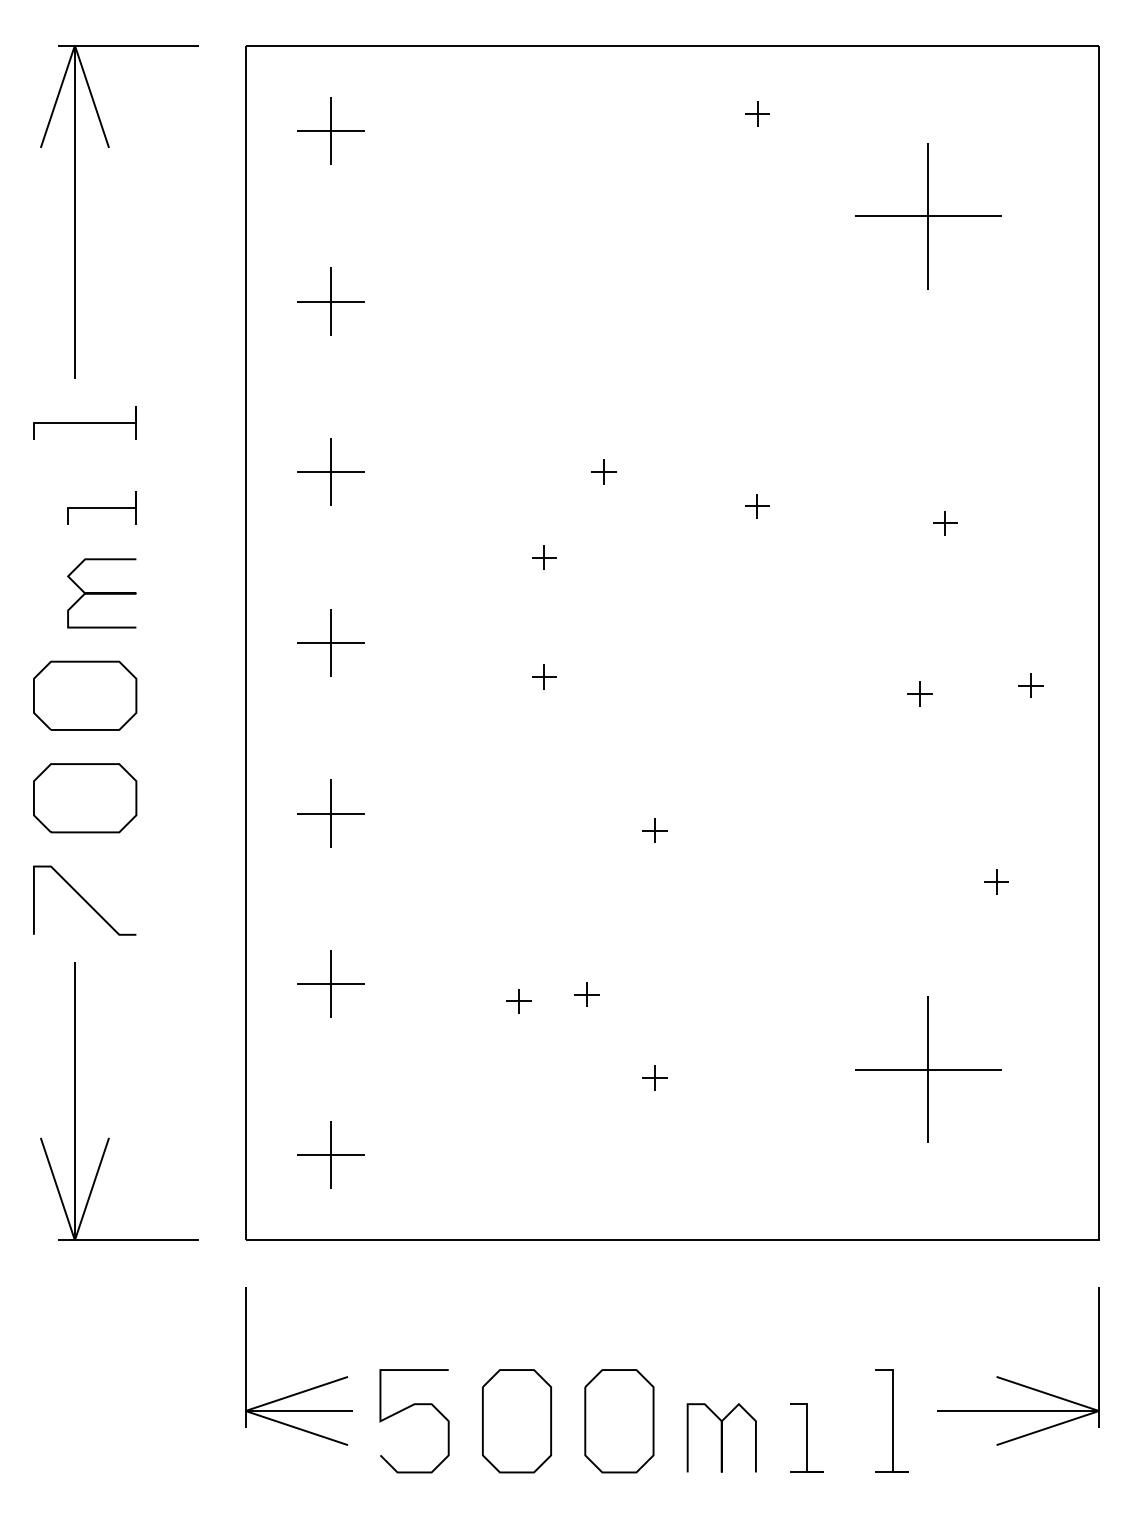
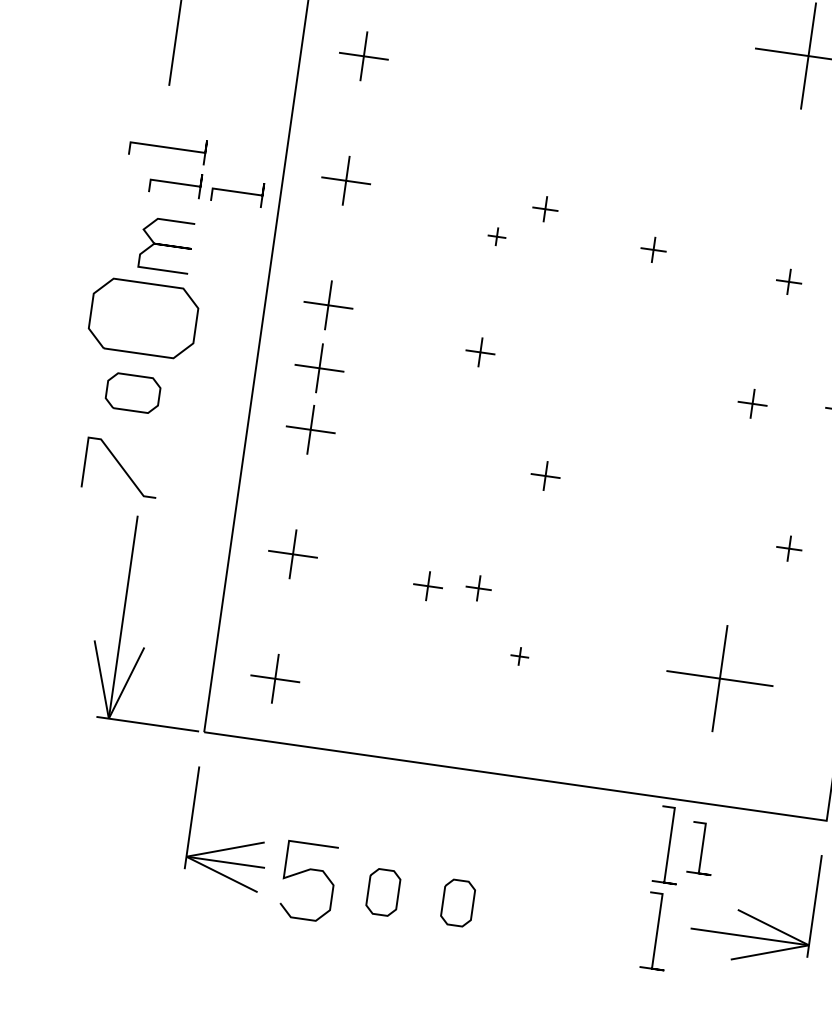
line: (84, 422) -> (167, 147), moved
part: (603, 471) -> (545, 208), size x1.4
part: (757, 506) -> (653, 250), size x1.4
line: (186, 507) -> (237, 191), added
part: (945, 523) -> (789, 281), size x1.4
part: (544, 557) -> (497, 236), moved
part: (544, 676) -> (480, 351), size x1.6
part: (919, 693) -> (752, 403), size x1.6
part: (85, 695) -> (143, 318), size x1.4
part: (330, 728) -> (319, 367), added
part: (85, 798) -> (133, 393), size x0.7
part: (654, 830) -> (545, 475), size x1.6
part: (996, 881) -> (789, 548), size x1.4
part: (586, 994) -> (478, 588), size x1.4
part: (518, 1001) -> (428, 586), size x1.6
part: (108, 1137) -> (144, 647), moved
line: (892, 1302) -> (669, 844), added
part: (516, 1421) -> (382, 892), size x0.6
part: (619, 1421) -> (458, 903), size x0.6
curve: (721, 1437) -> (530, 925), removed
line: (806, 1437) -> (701, 847), moved

